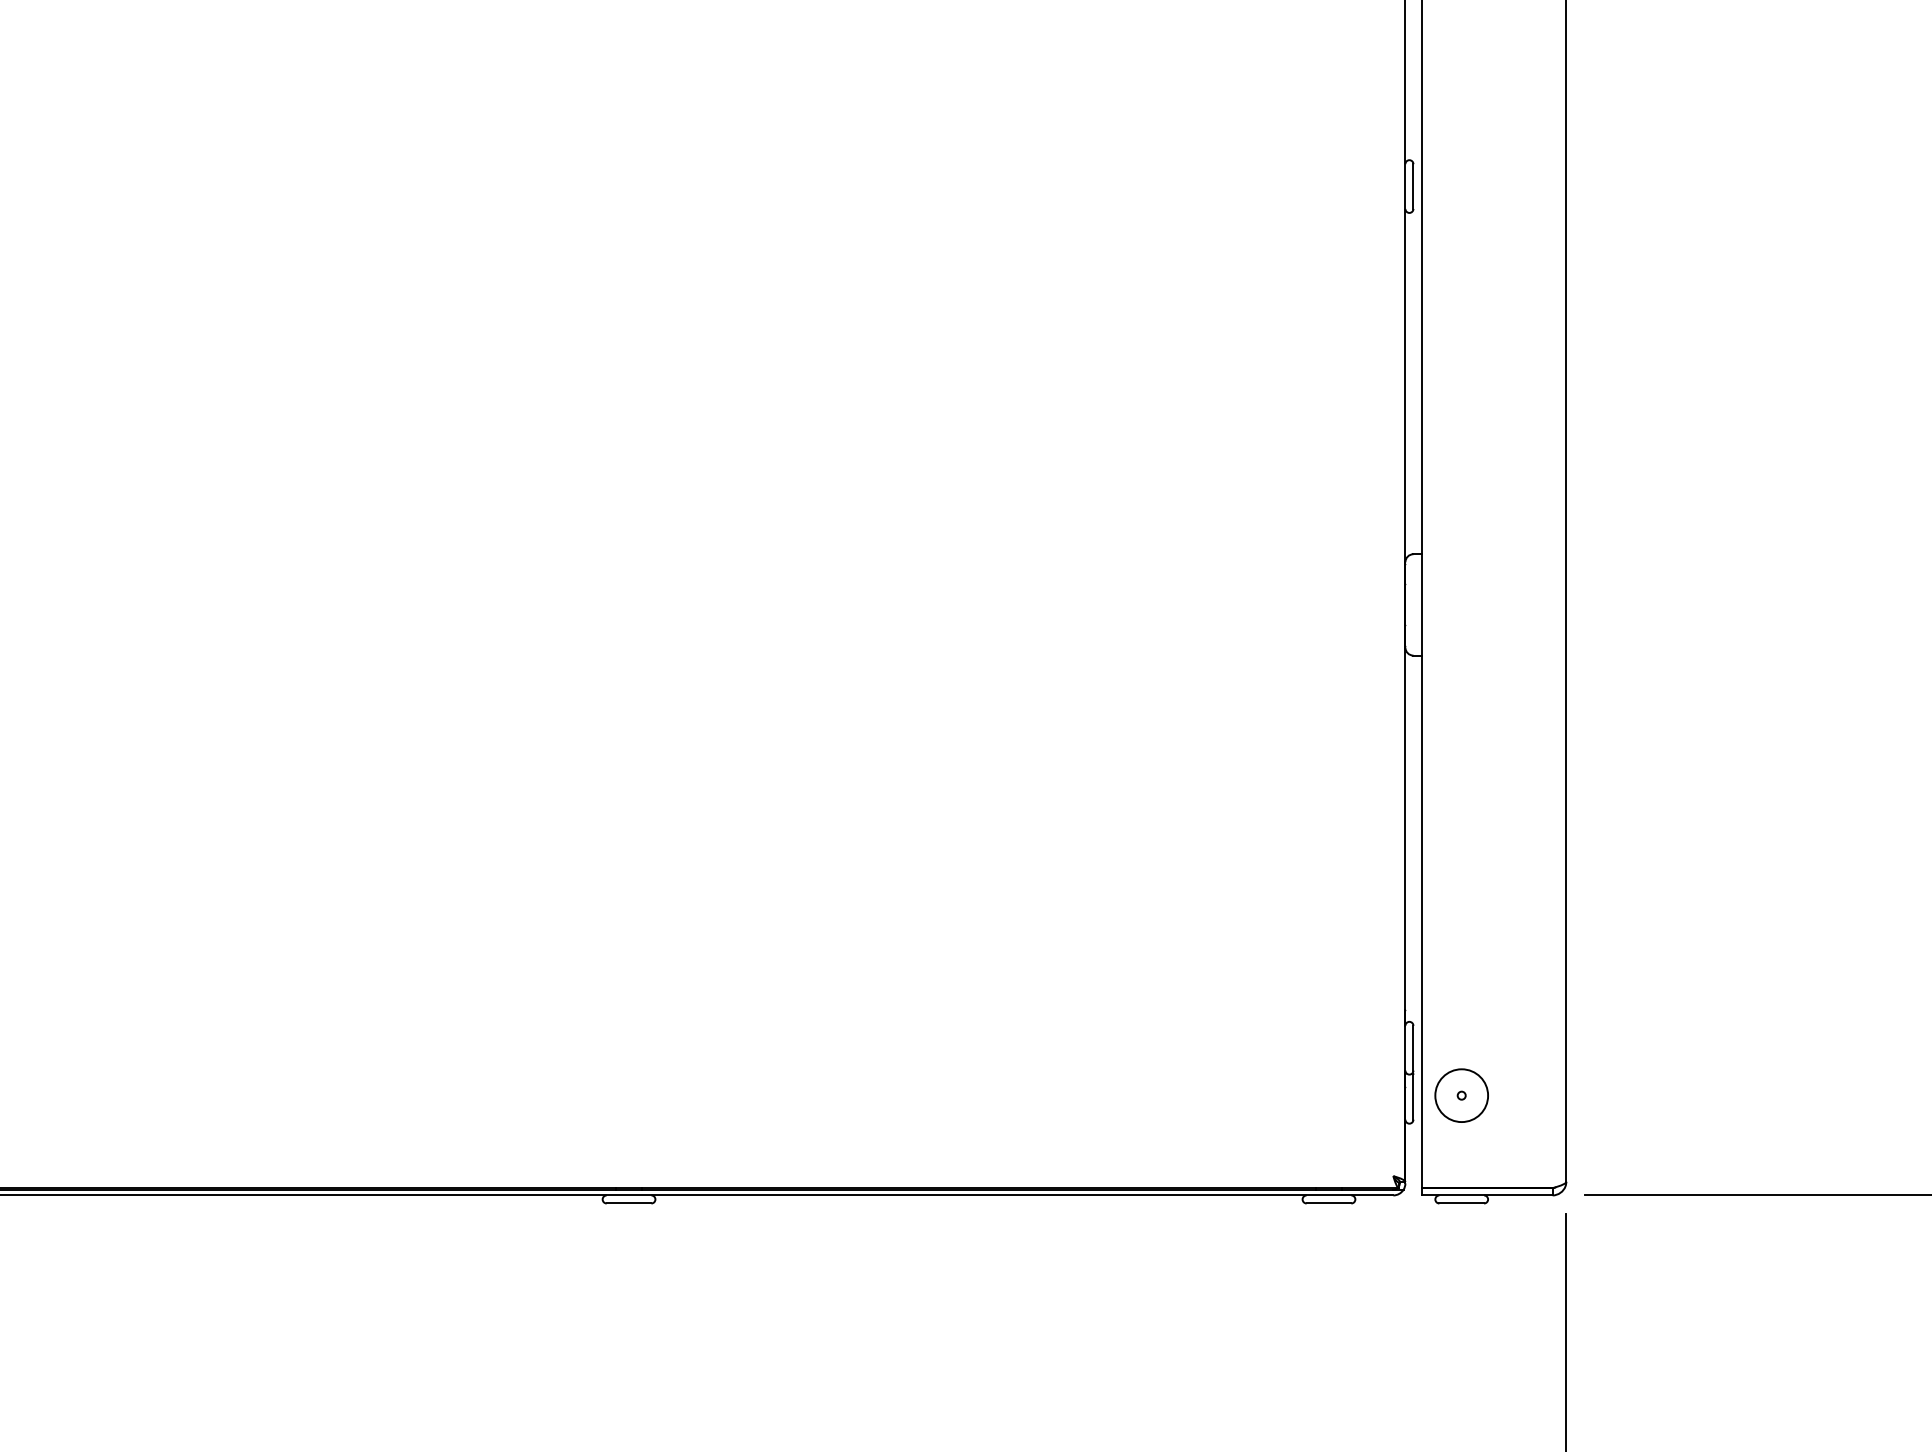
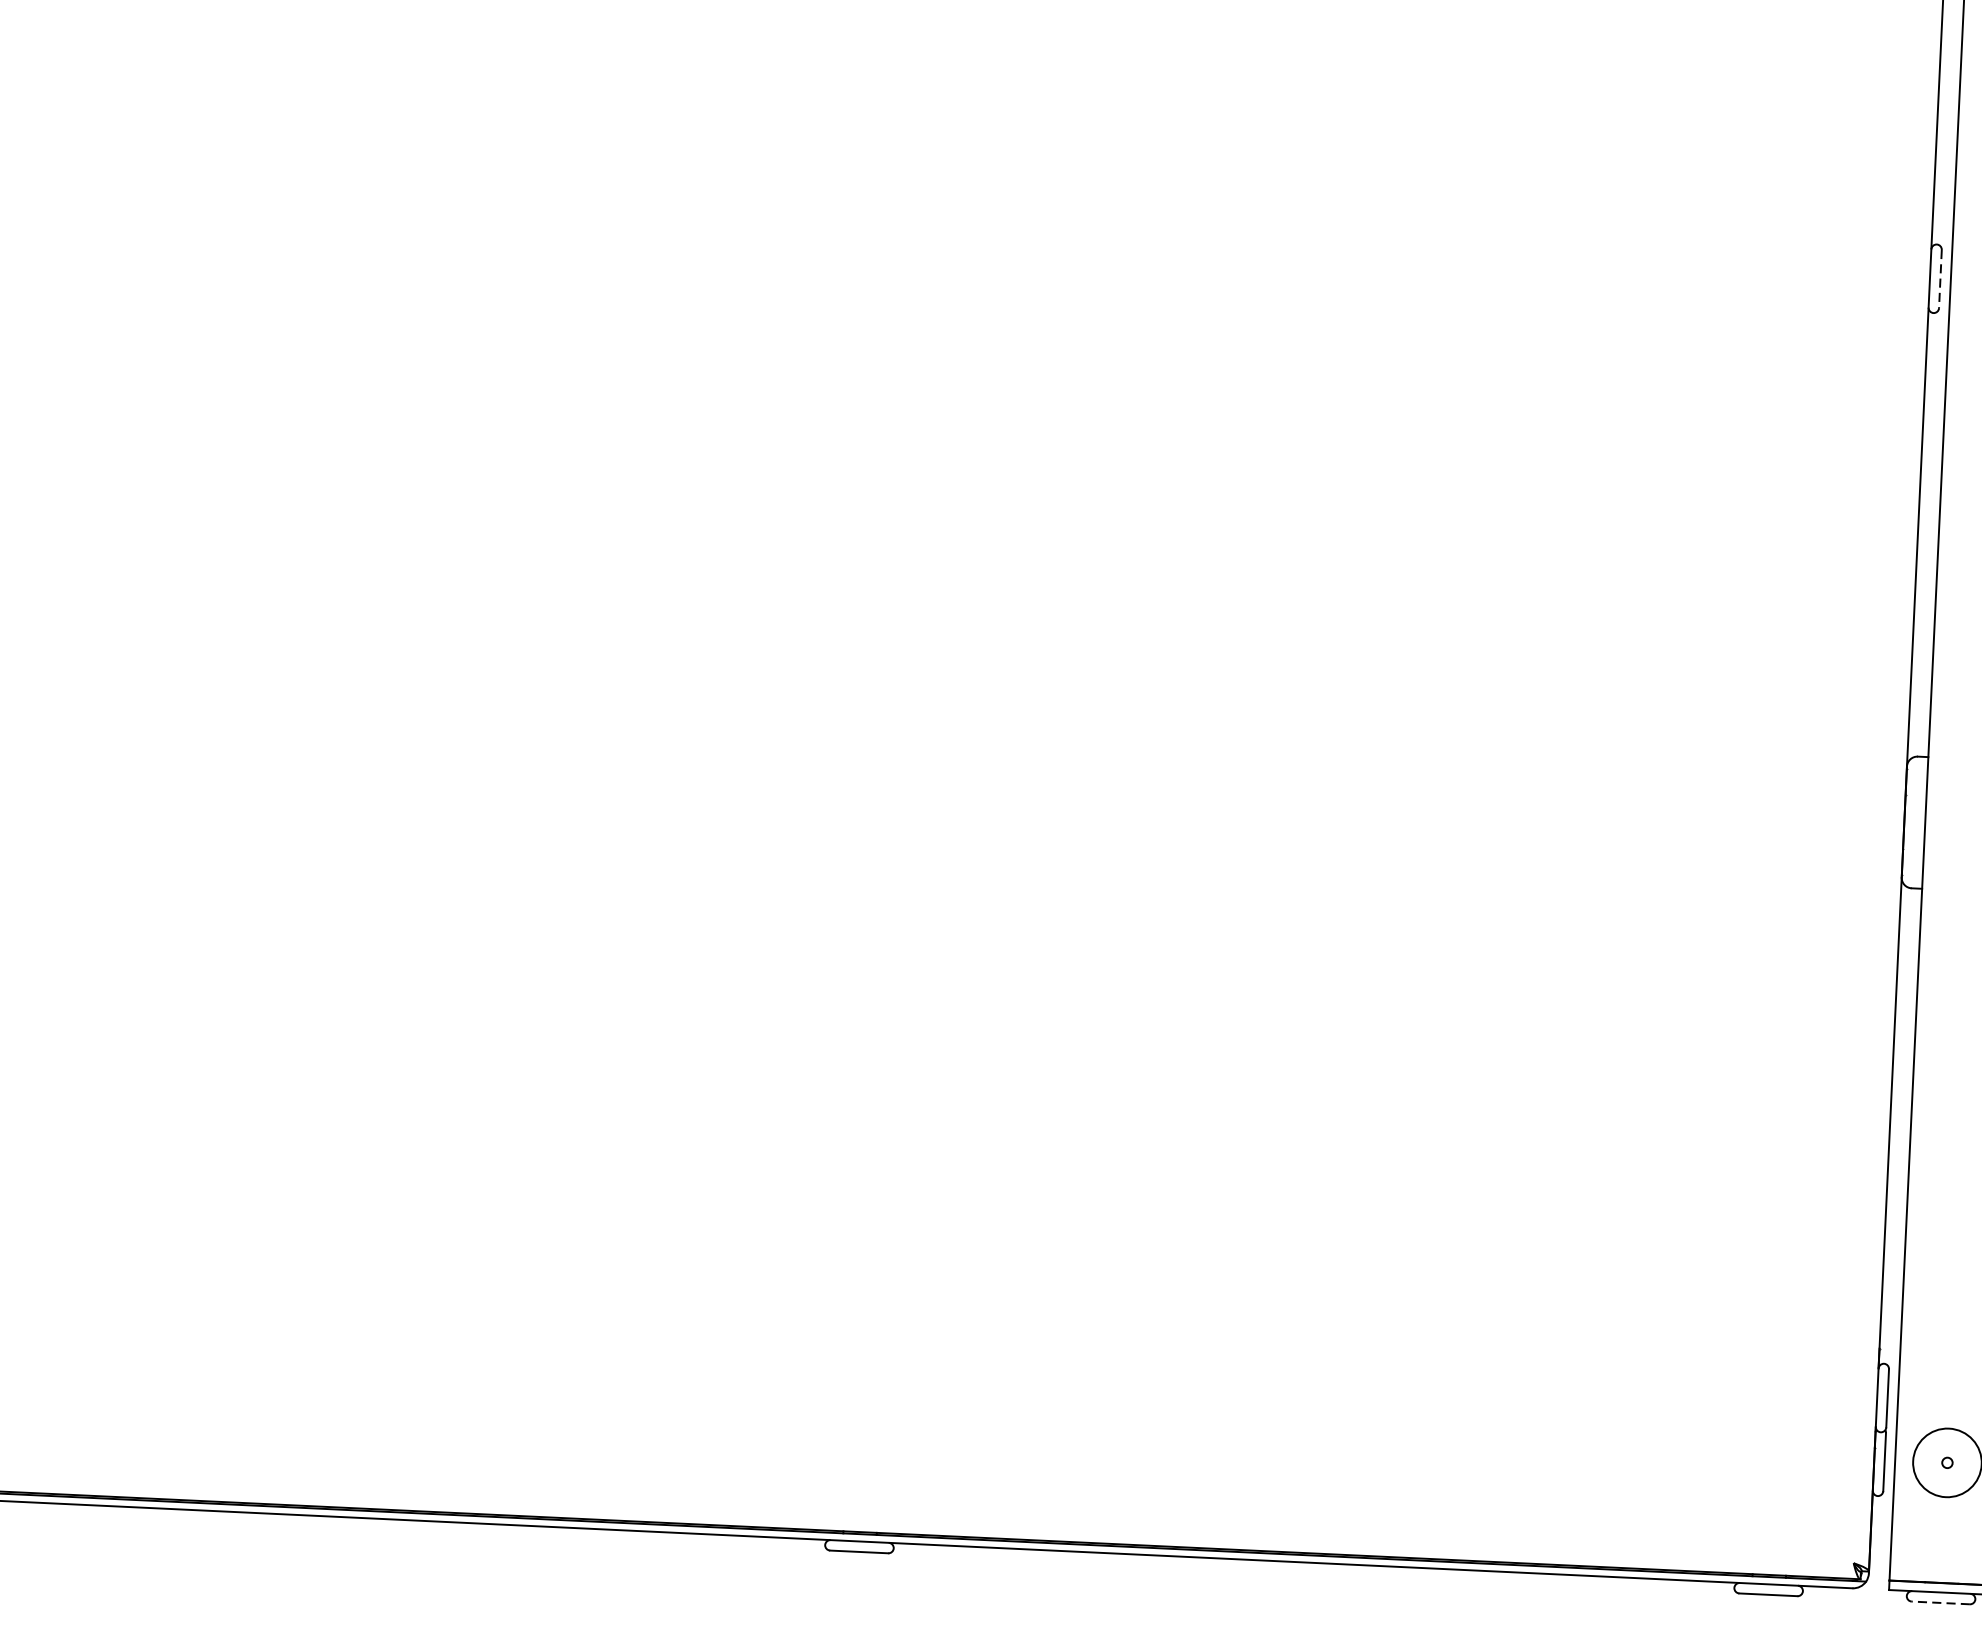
line: (1413, 187) -> (1940, 280), solid -> dashed
line: (1461, 1203) -> (1940, 1602), solid -> dashed

